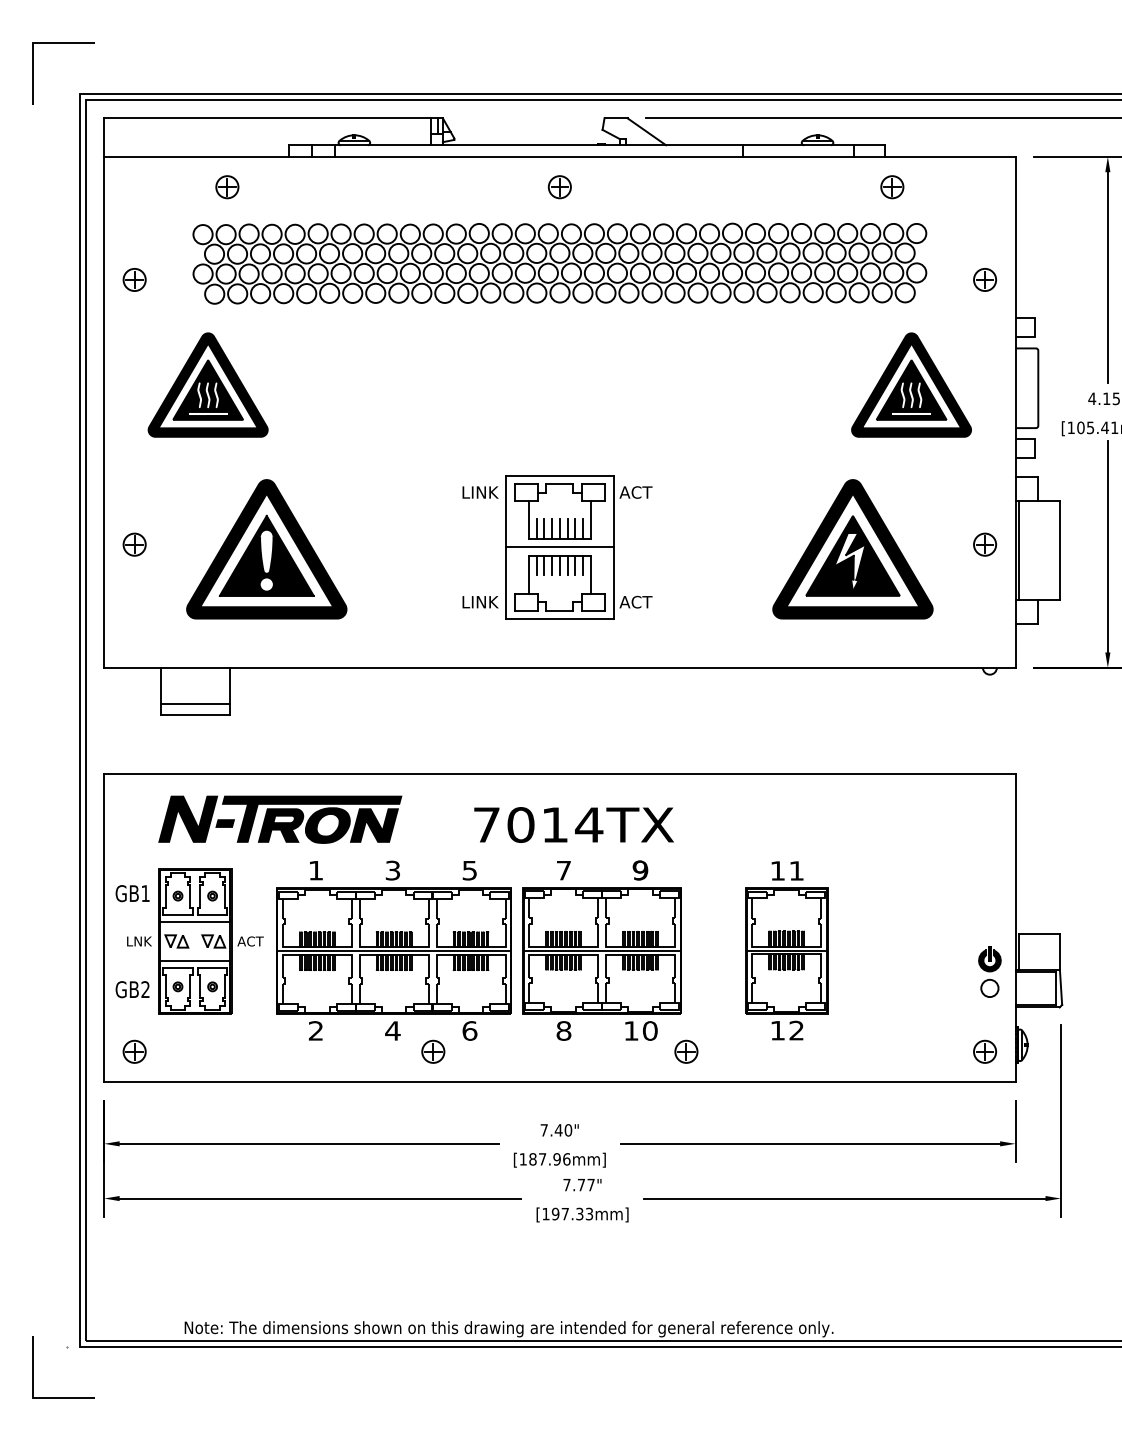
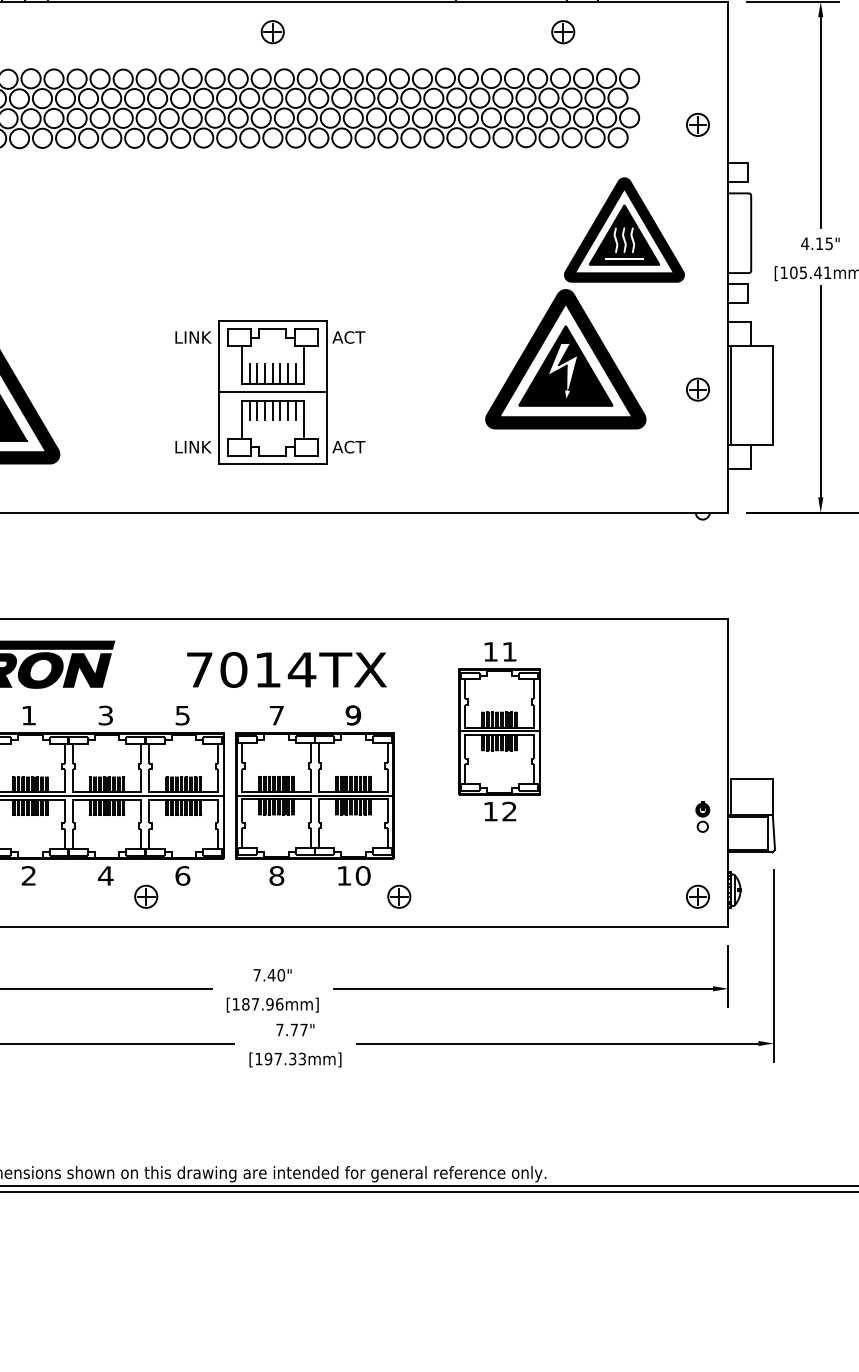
part: (892, 187) -> (563, 32), moved
part: (852, 549) -> (565, 359), moved
part: (786, 950) -> (499, 731), moved
part: (989, 971) -> (702, 816), size x0.6

